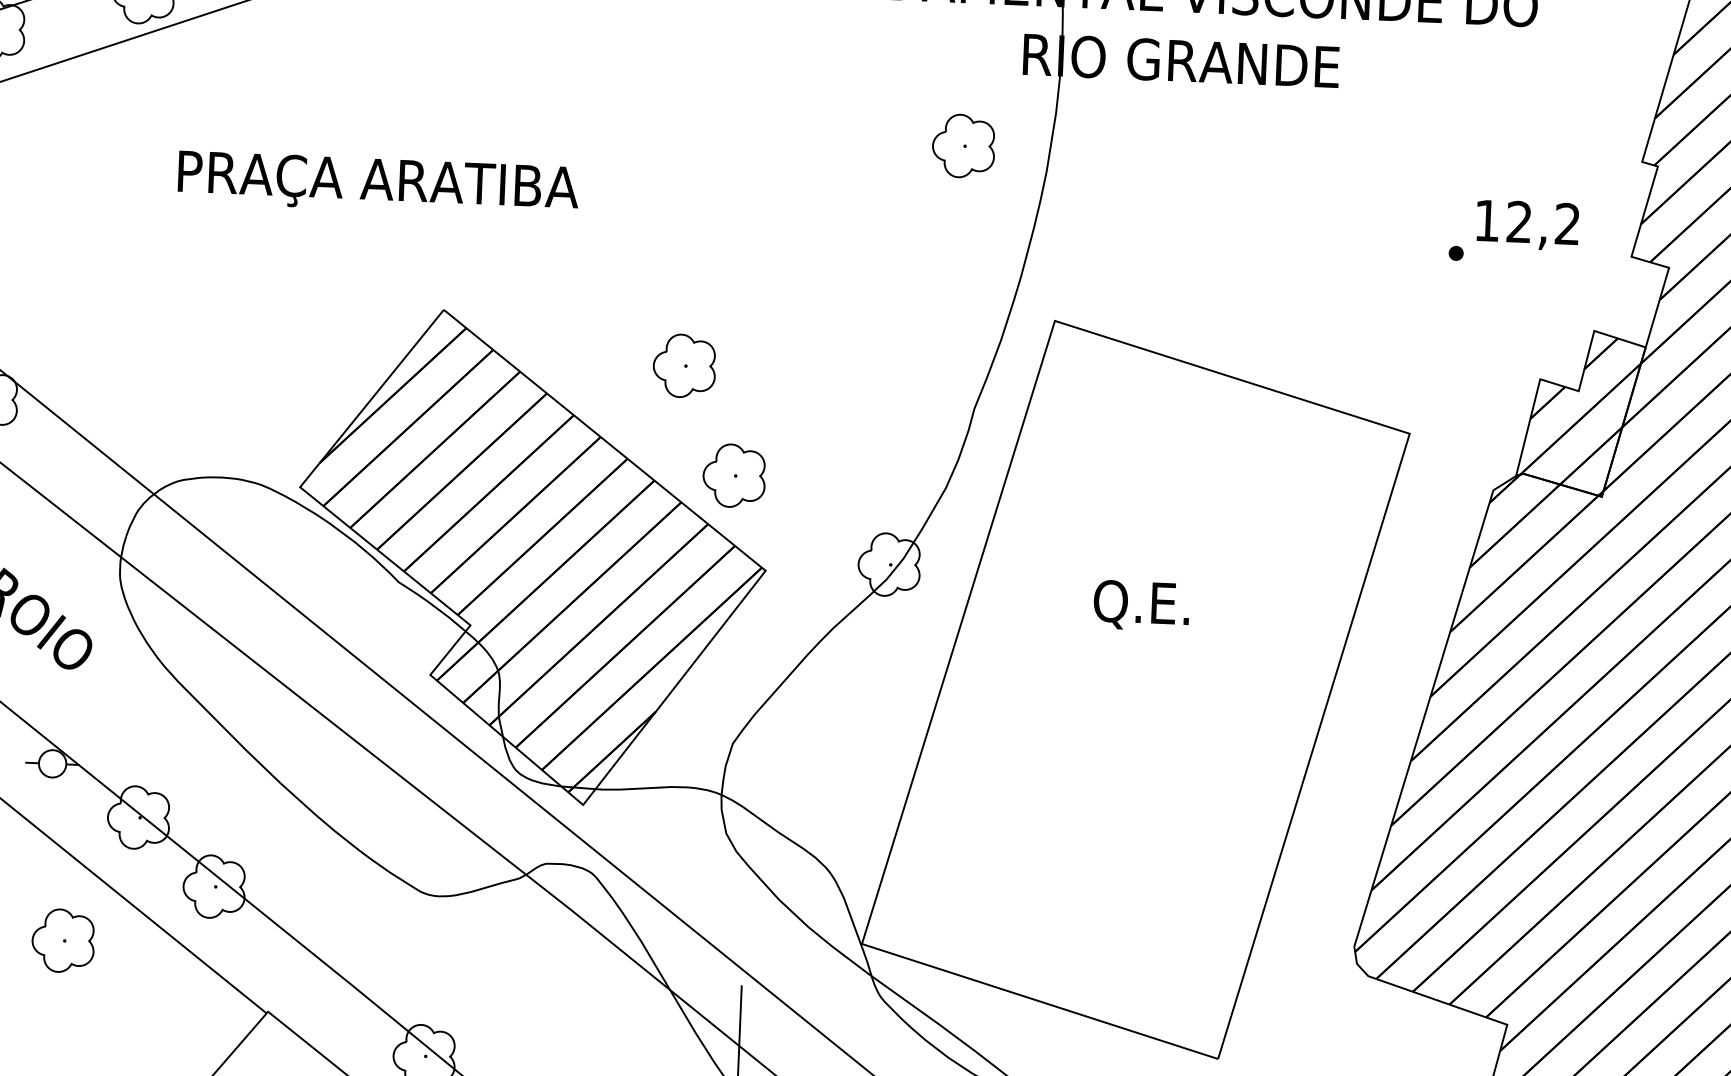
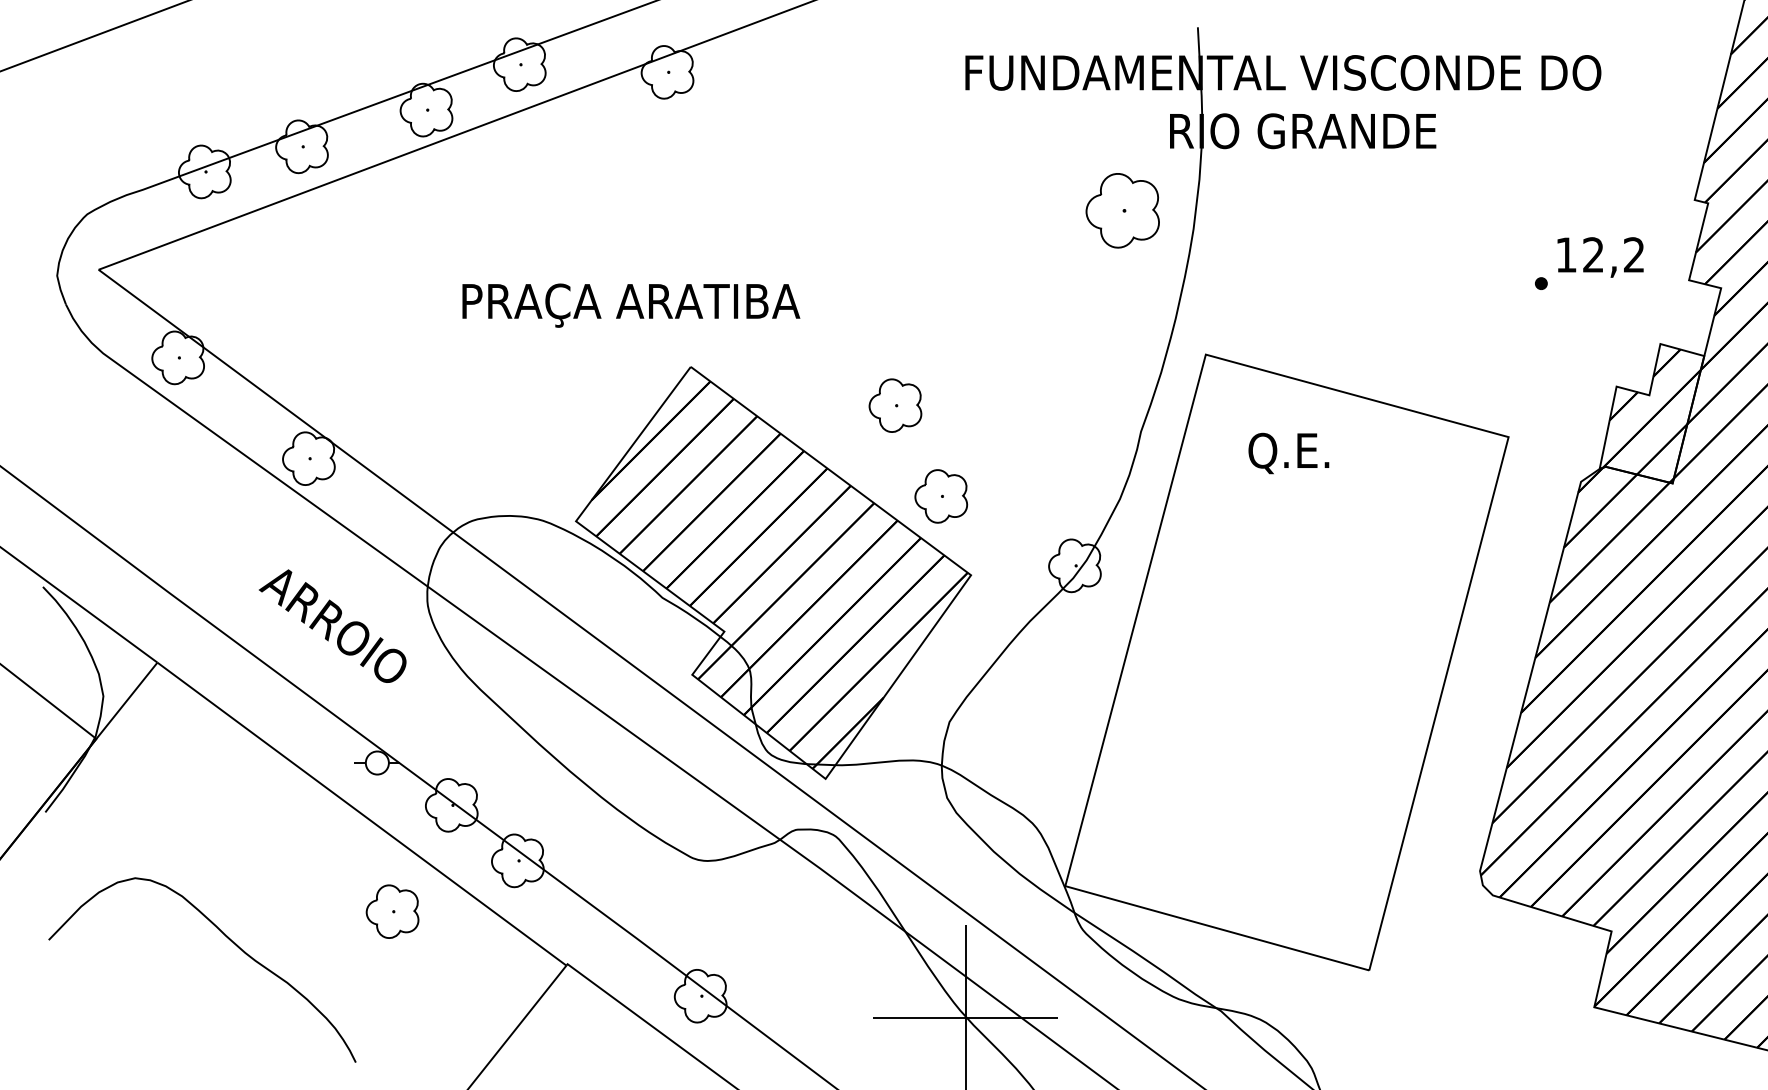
part: (963, 145) -> (1122, 210), size x1.4
text: (378, 184) -> (631, 305), moved
text: (1141, 605) -> (1288, 453), moved

